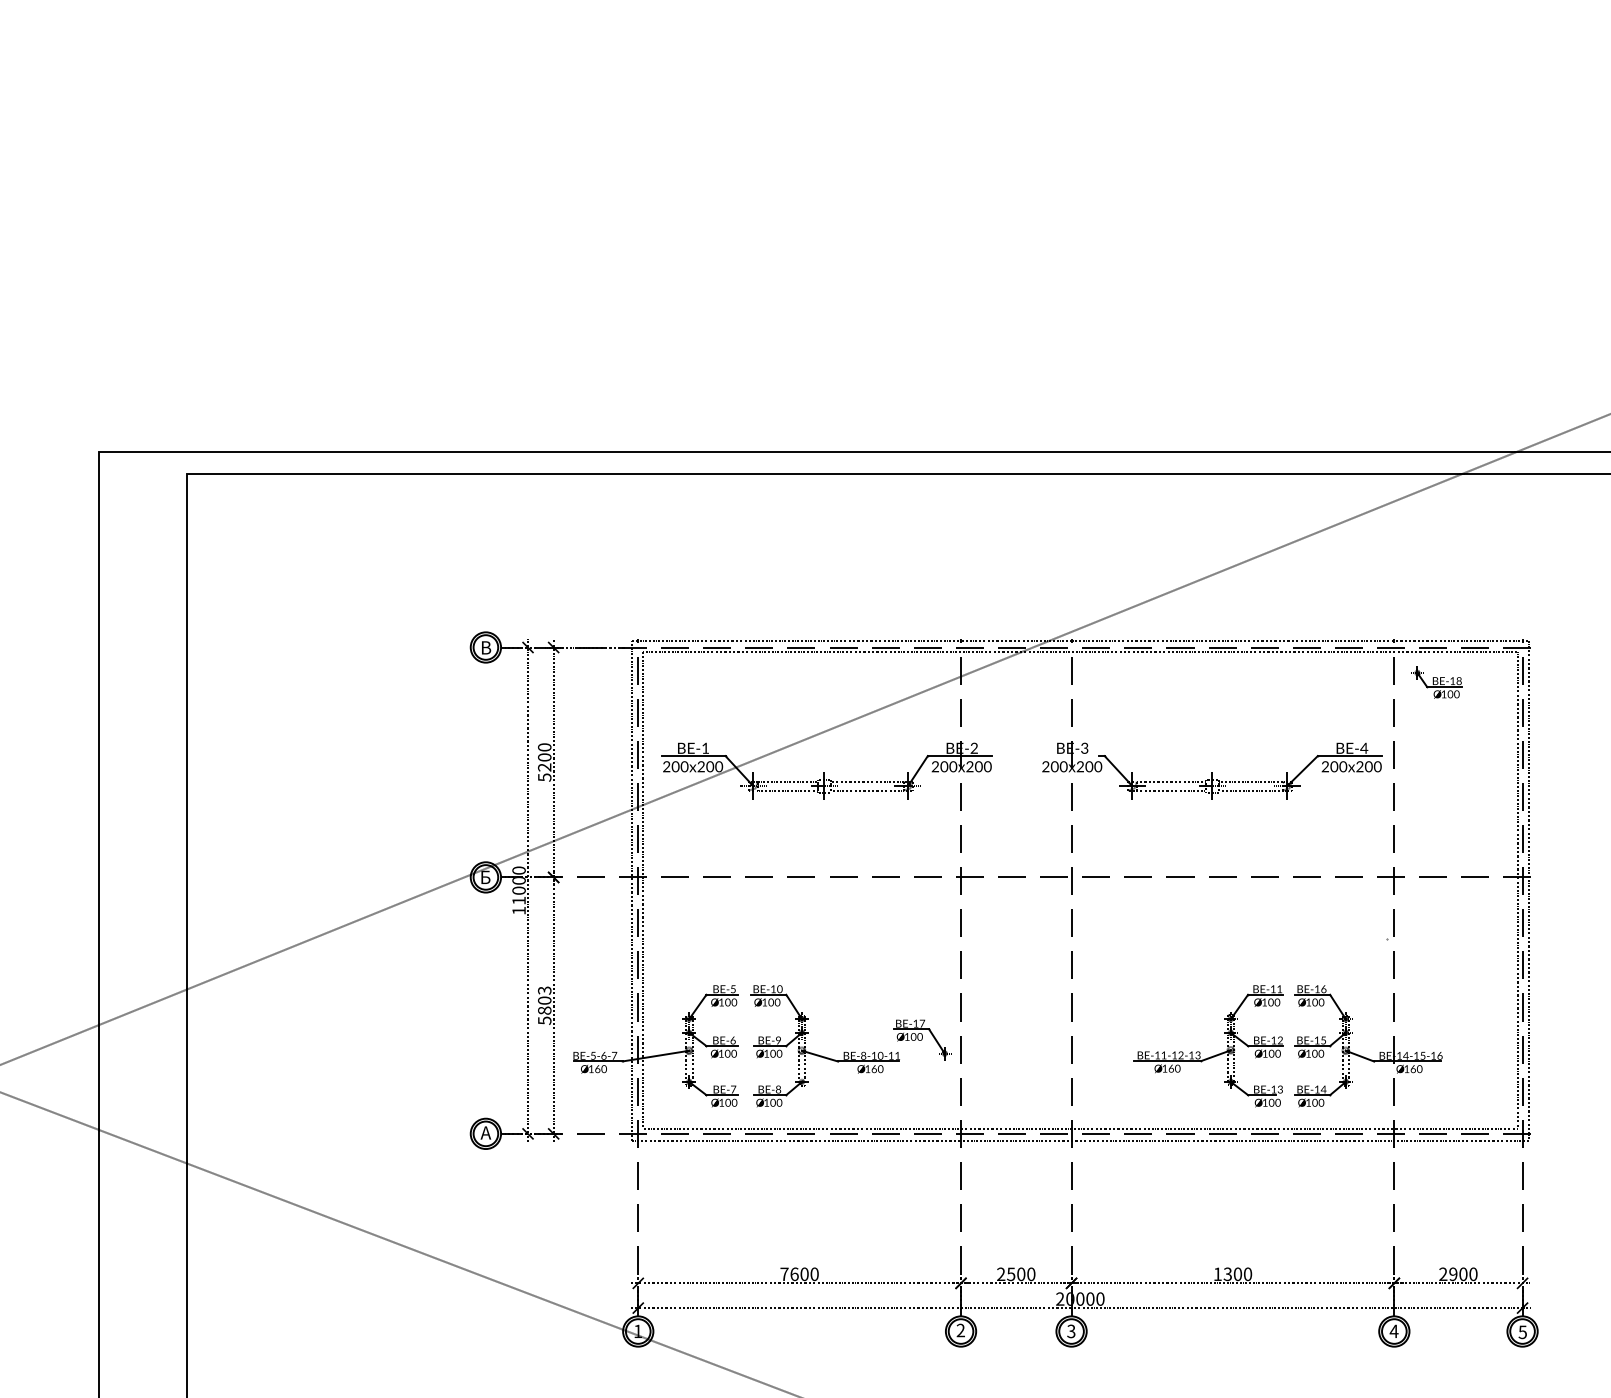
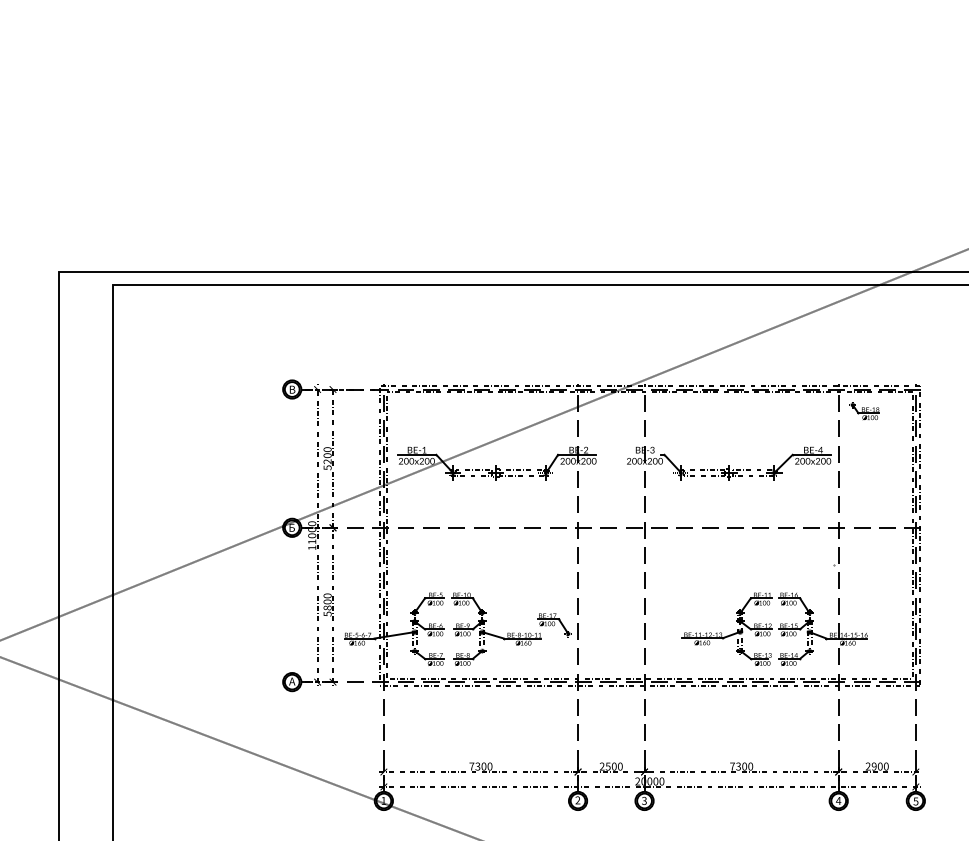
text: (544, 989) -> (327, 595), 5803 -> 5800
text: (793, 1274) -> (477, 766), 7600 -> 7300
text: (1217, 1274) -> (732, 766), 1300 -> 7300

